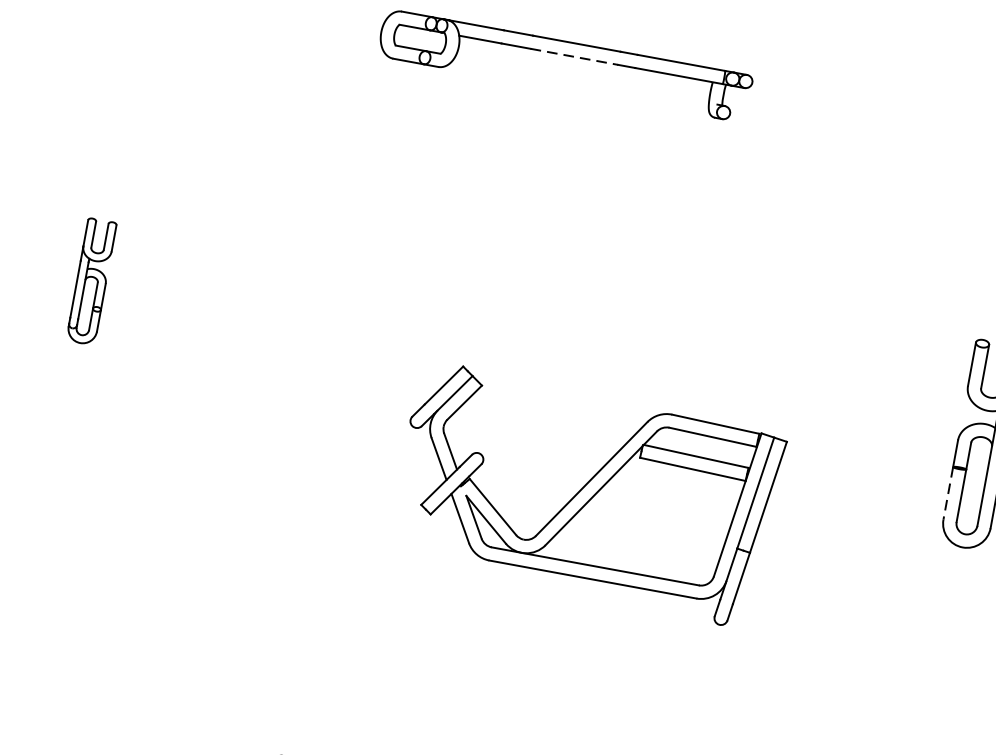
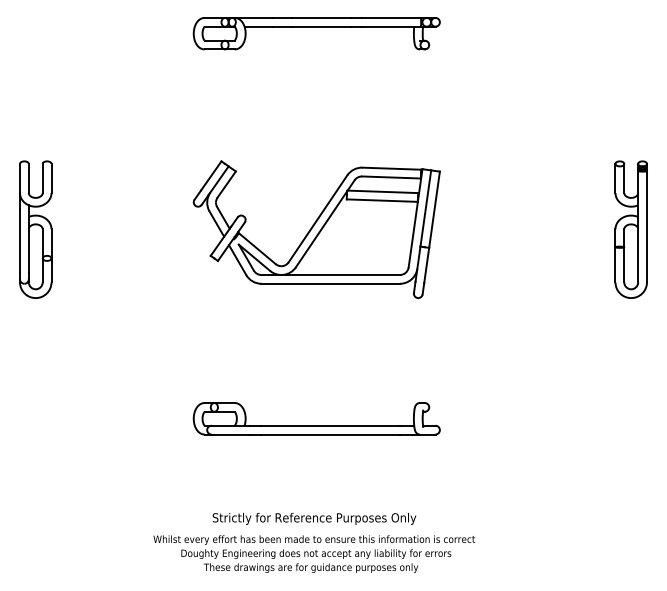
line: (575, 56) -> (322, 26), dashed -> solid
part: (91, 281) -> (35, 229), size x1.67
line: (948, 492) -> (615, 264), dashed -> solid
part: (586, 494) -> (316, 229), moved
part: (457, 651) -> (316, 425), added

